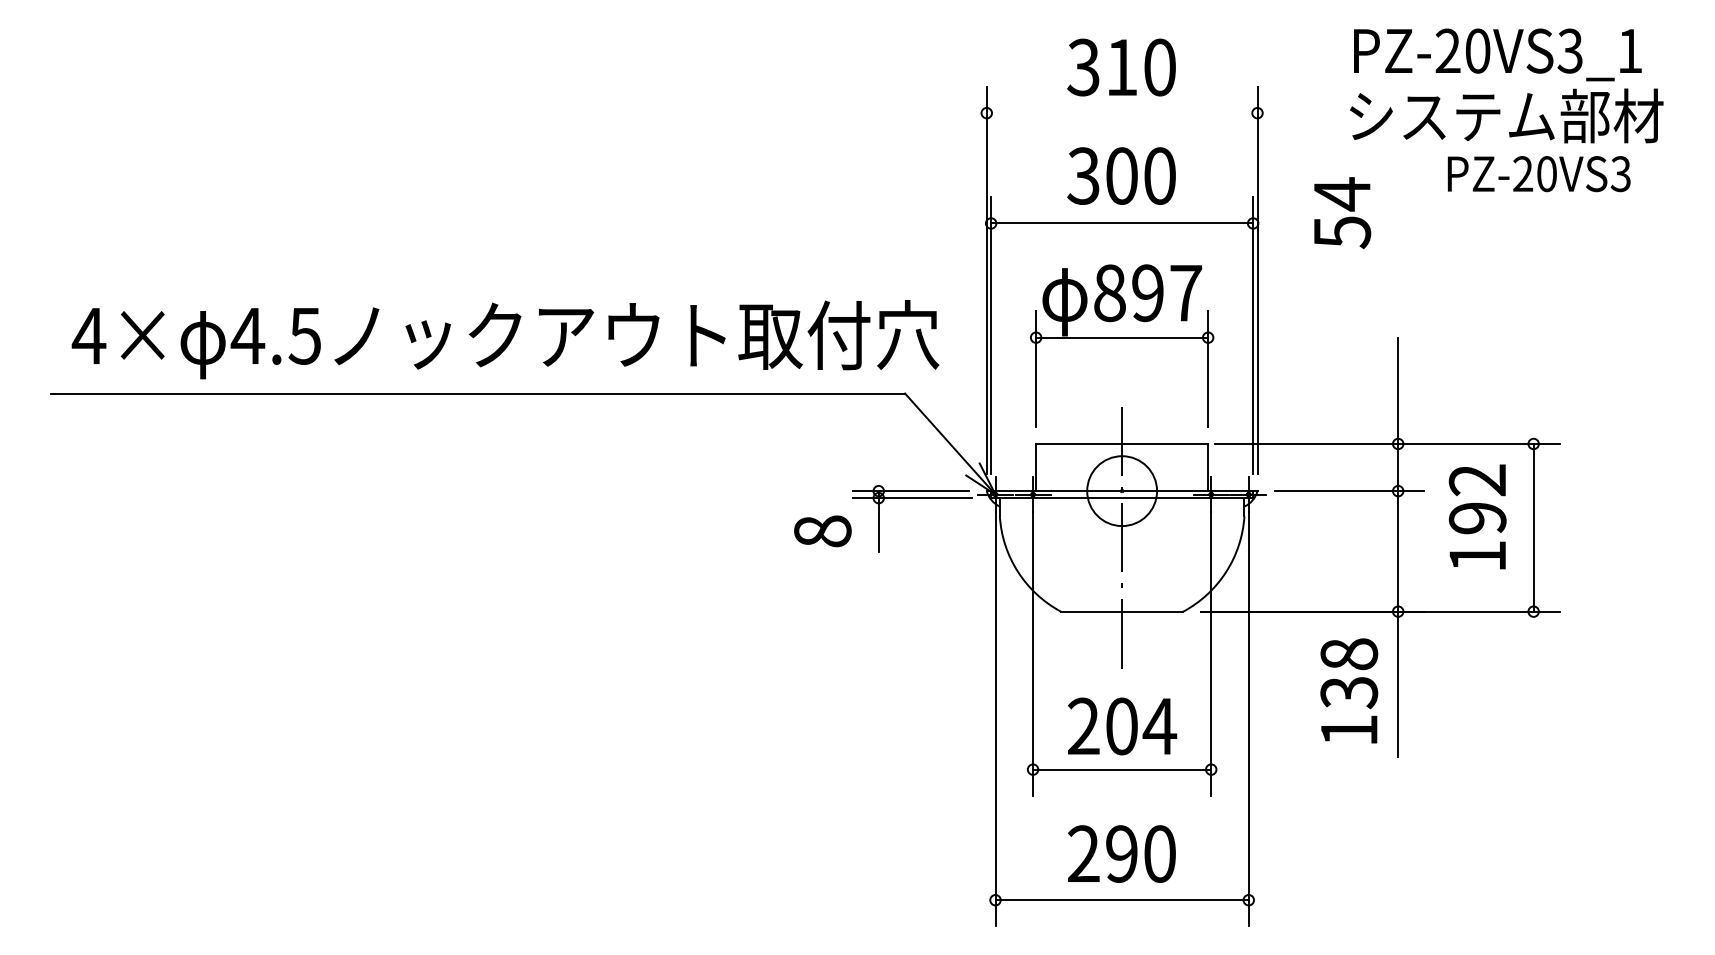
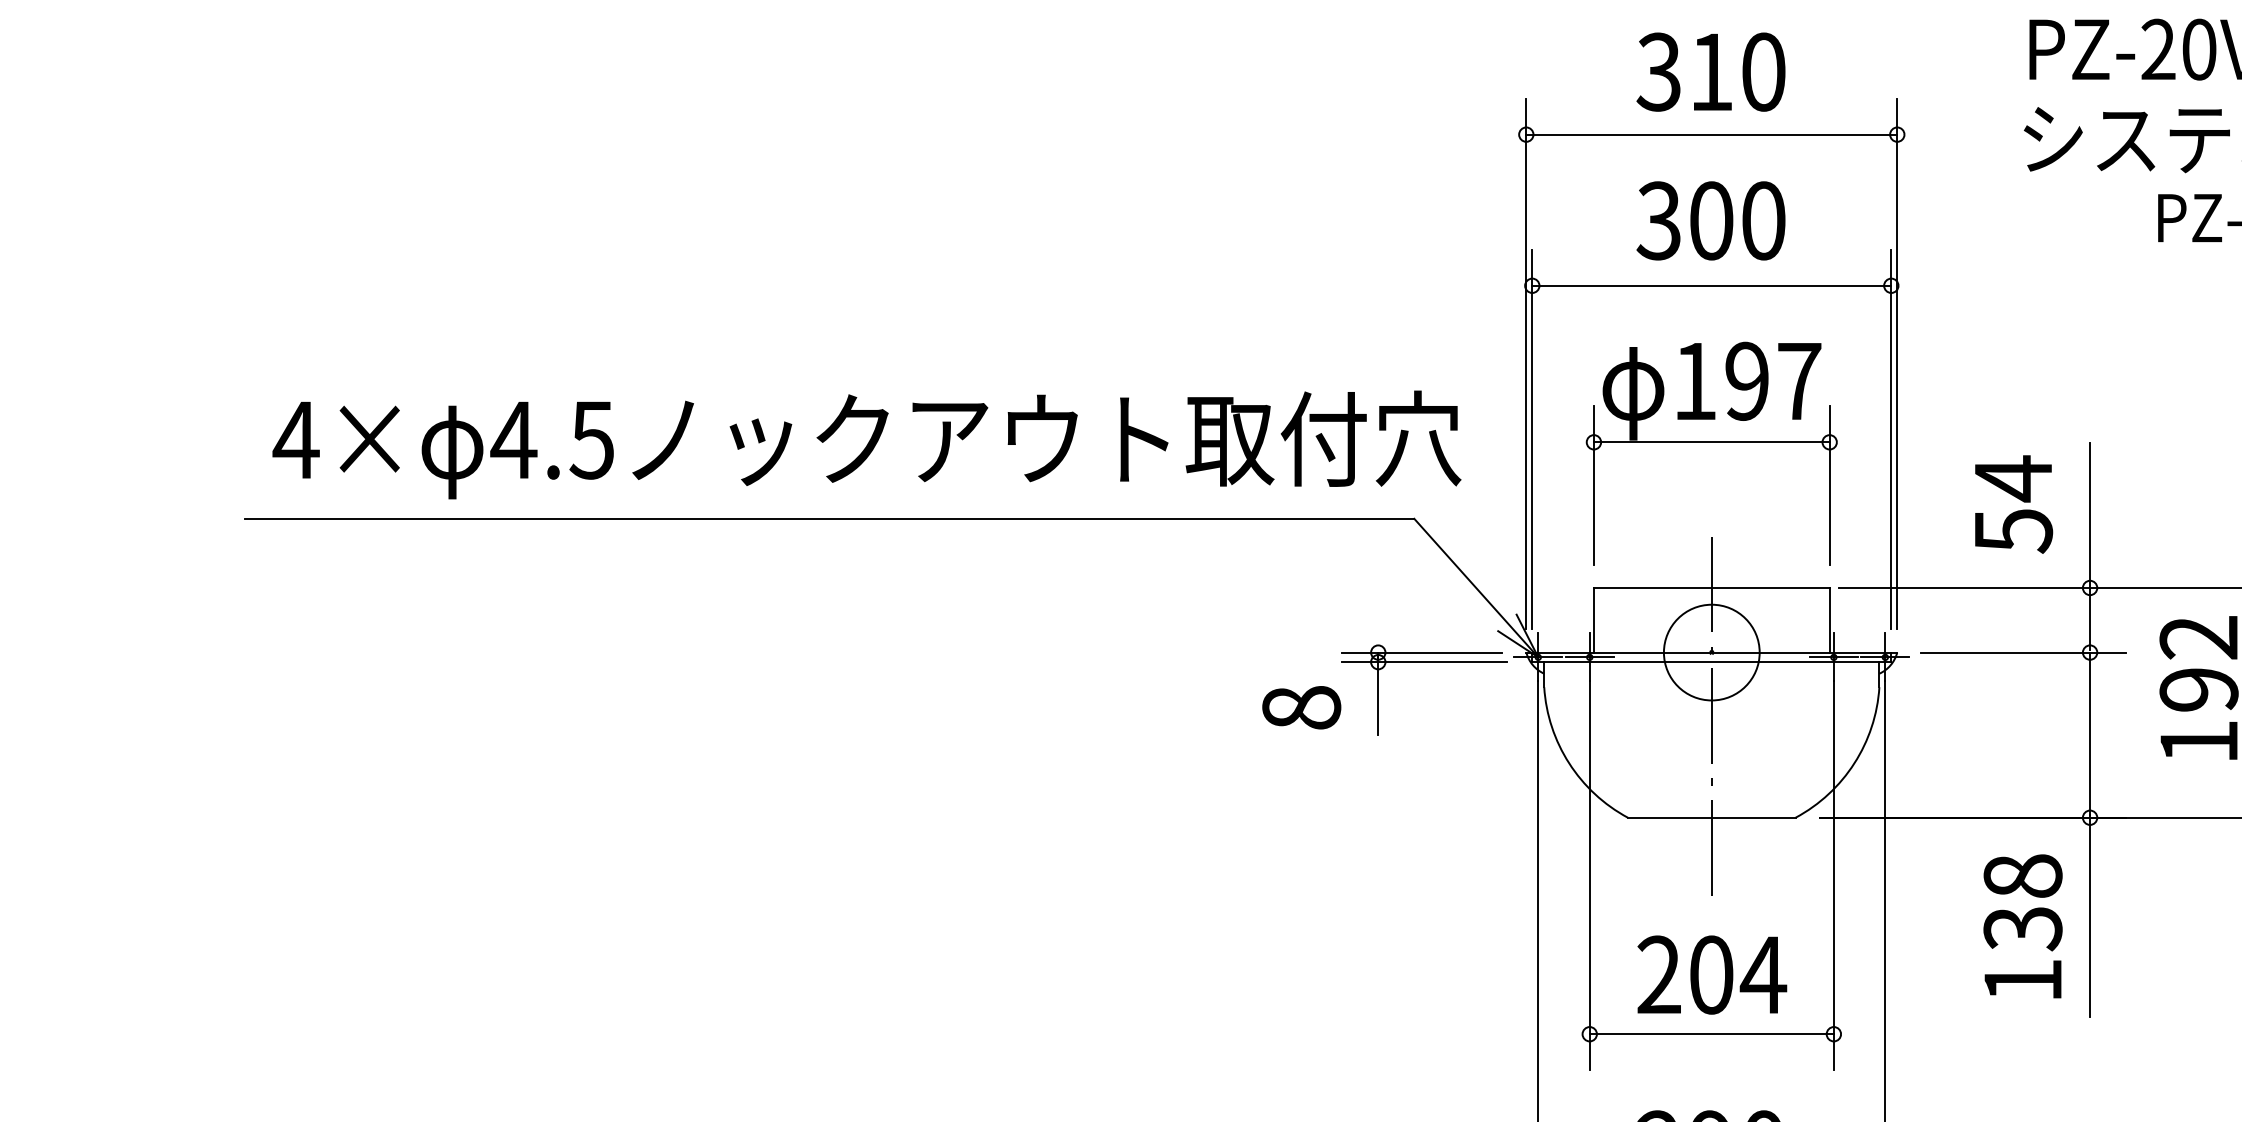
line: (1121, 113) -> (1710, 135), added
text: (1342, 213) -> (2013, 505), moved
text: (1109, 293) -> (1694, 381), 897 -> 197

